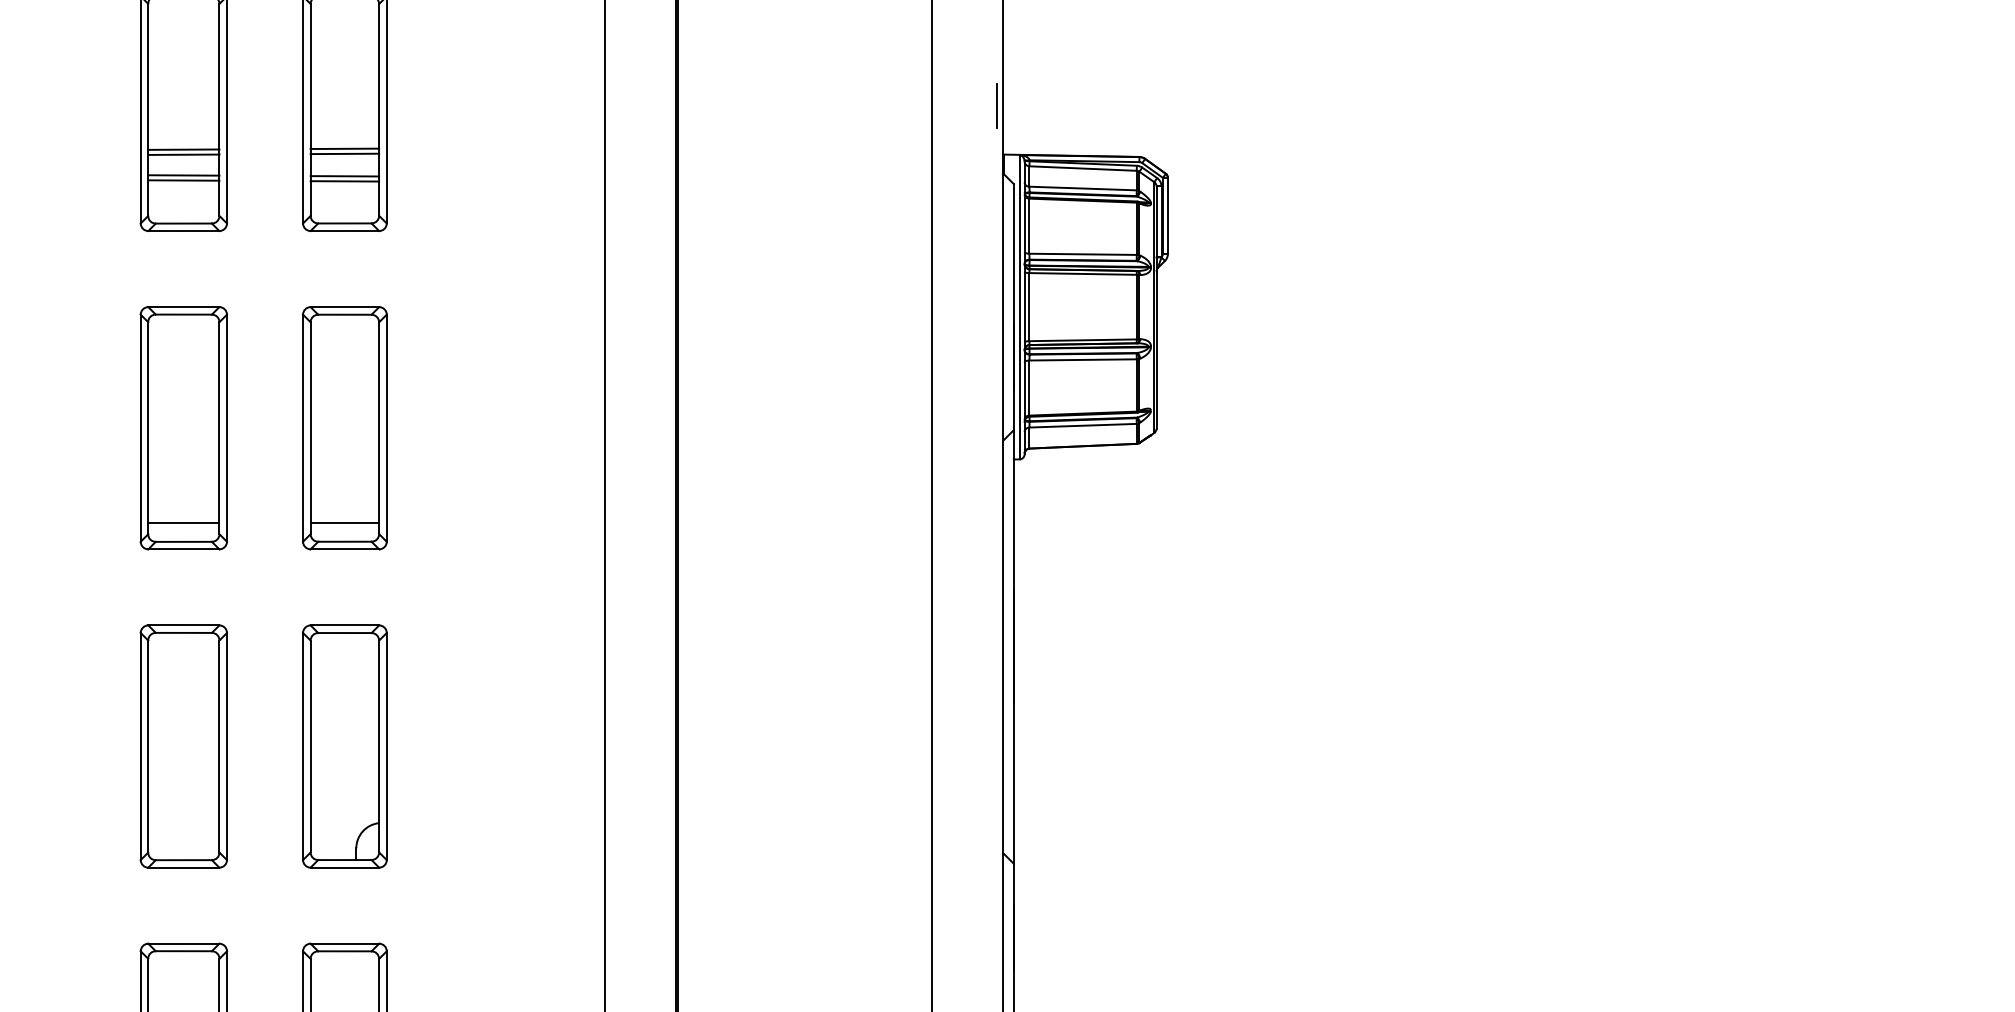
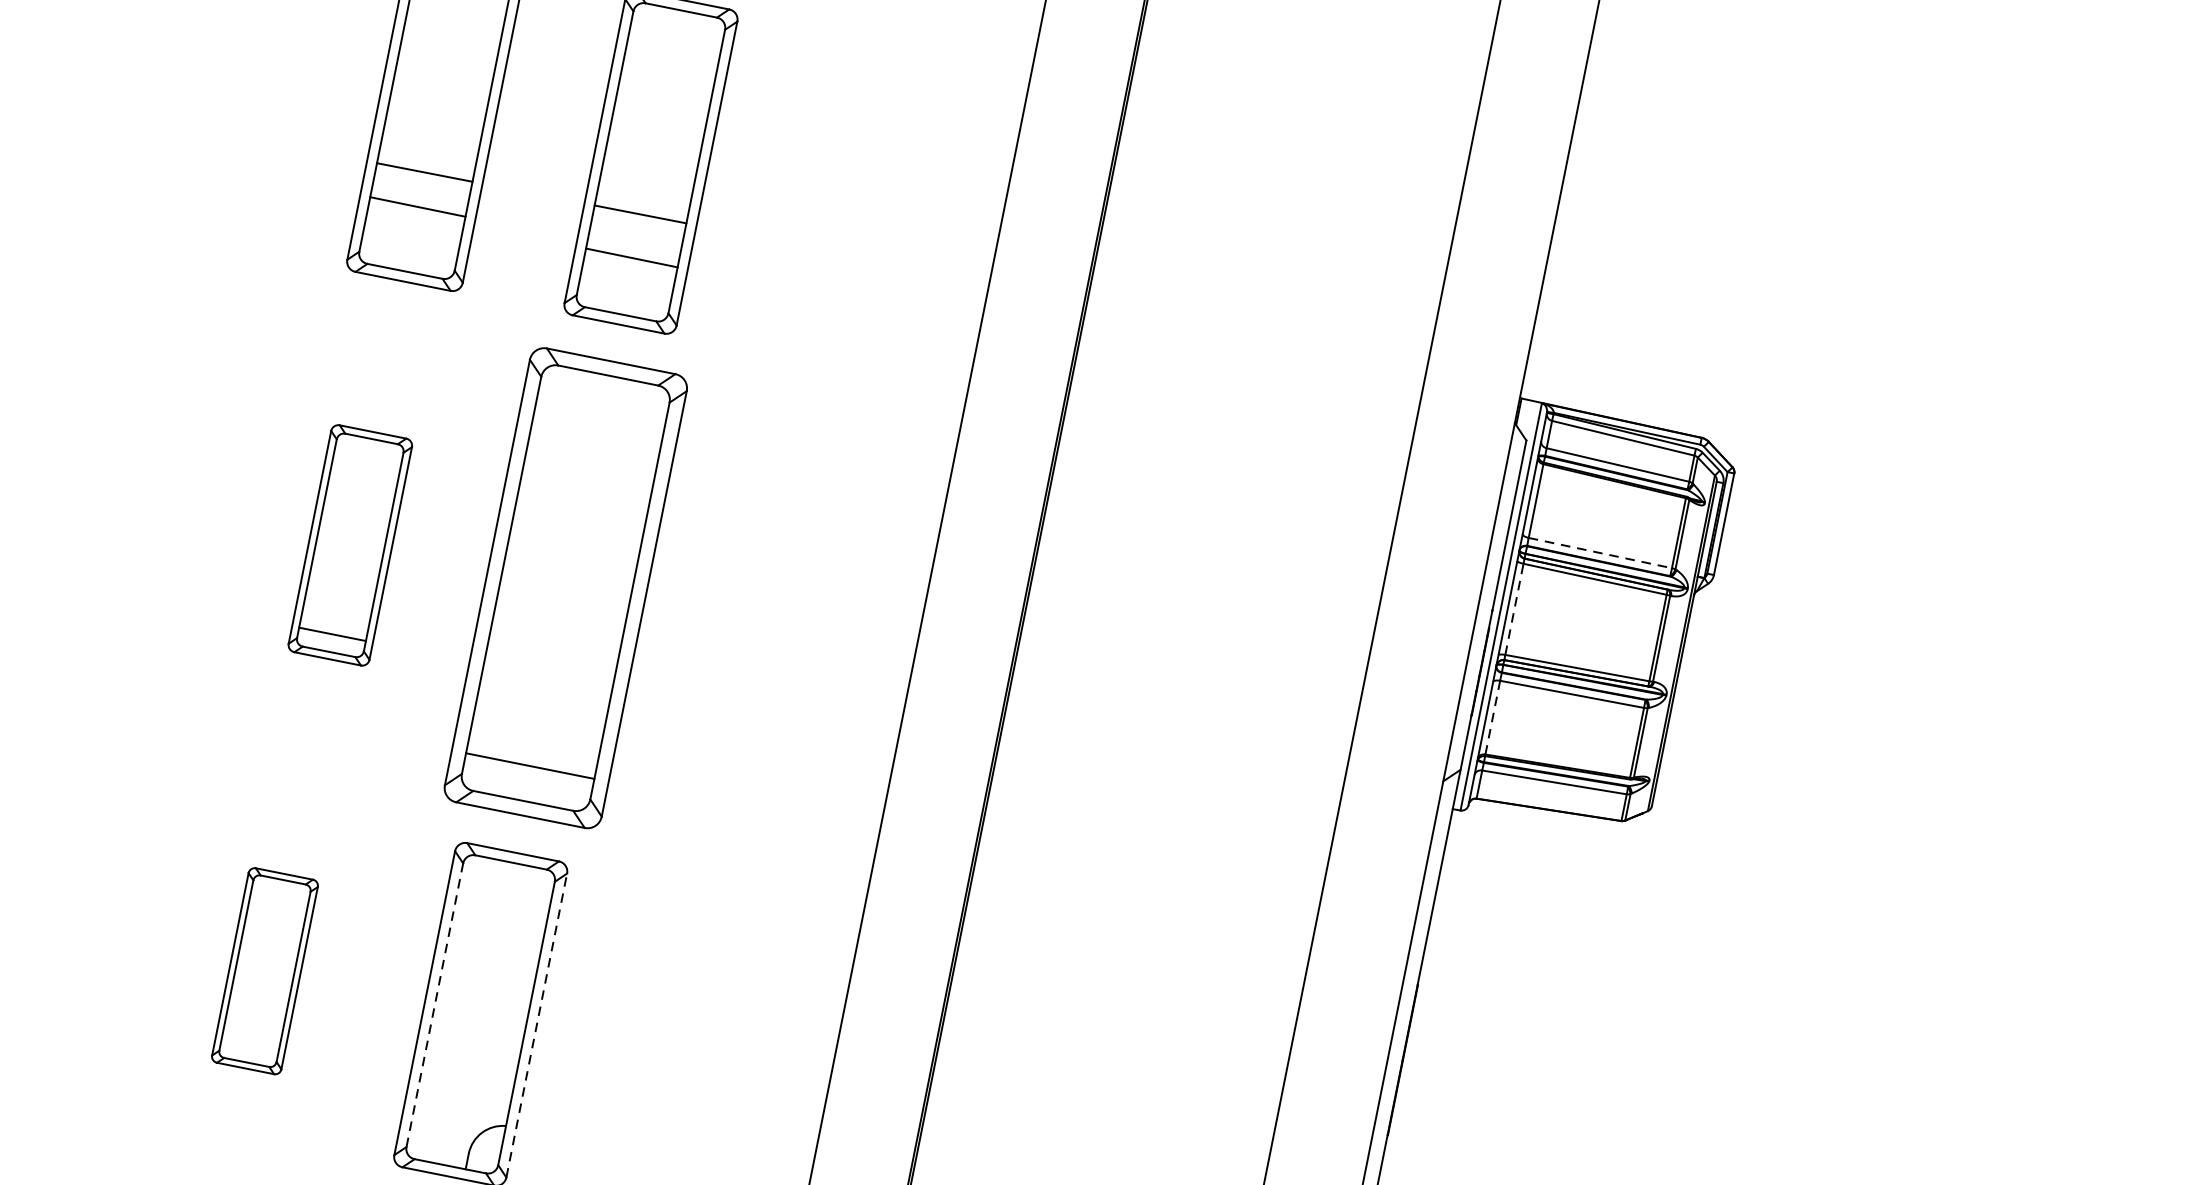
line: (997, 105) -> (1525, 330), removed
line: (344, 153) -> (638, 220), removed
line: (183, 154) -> (423, 178), removed
line: (344, 176) -> (632, 251), removed
line: (183, 180) -> (416, 213), removed
line: (1083, 254) -> (1600, 553), solid -> dashed
line: (1029, 306) -> (1514, 608), solid -> dashed
line: (1029, 388) -> (1492, 718), solid -> dashed
part: (183, 428) -> (349, 545), size x0.7
part: (344, 428) -> (565, 588), size x1.4
part: (183, 746) -> (264, 971), size x0.6
line: (310, 746) -> (434, 1005), solid -> dashed
line: (386, 746) -> (536, 1025), solid -> dashed

